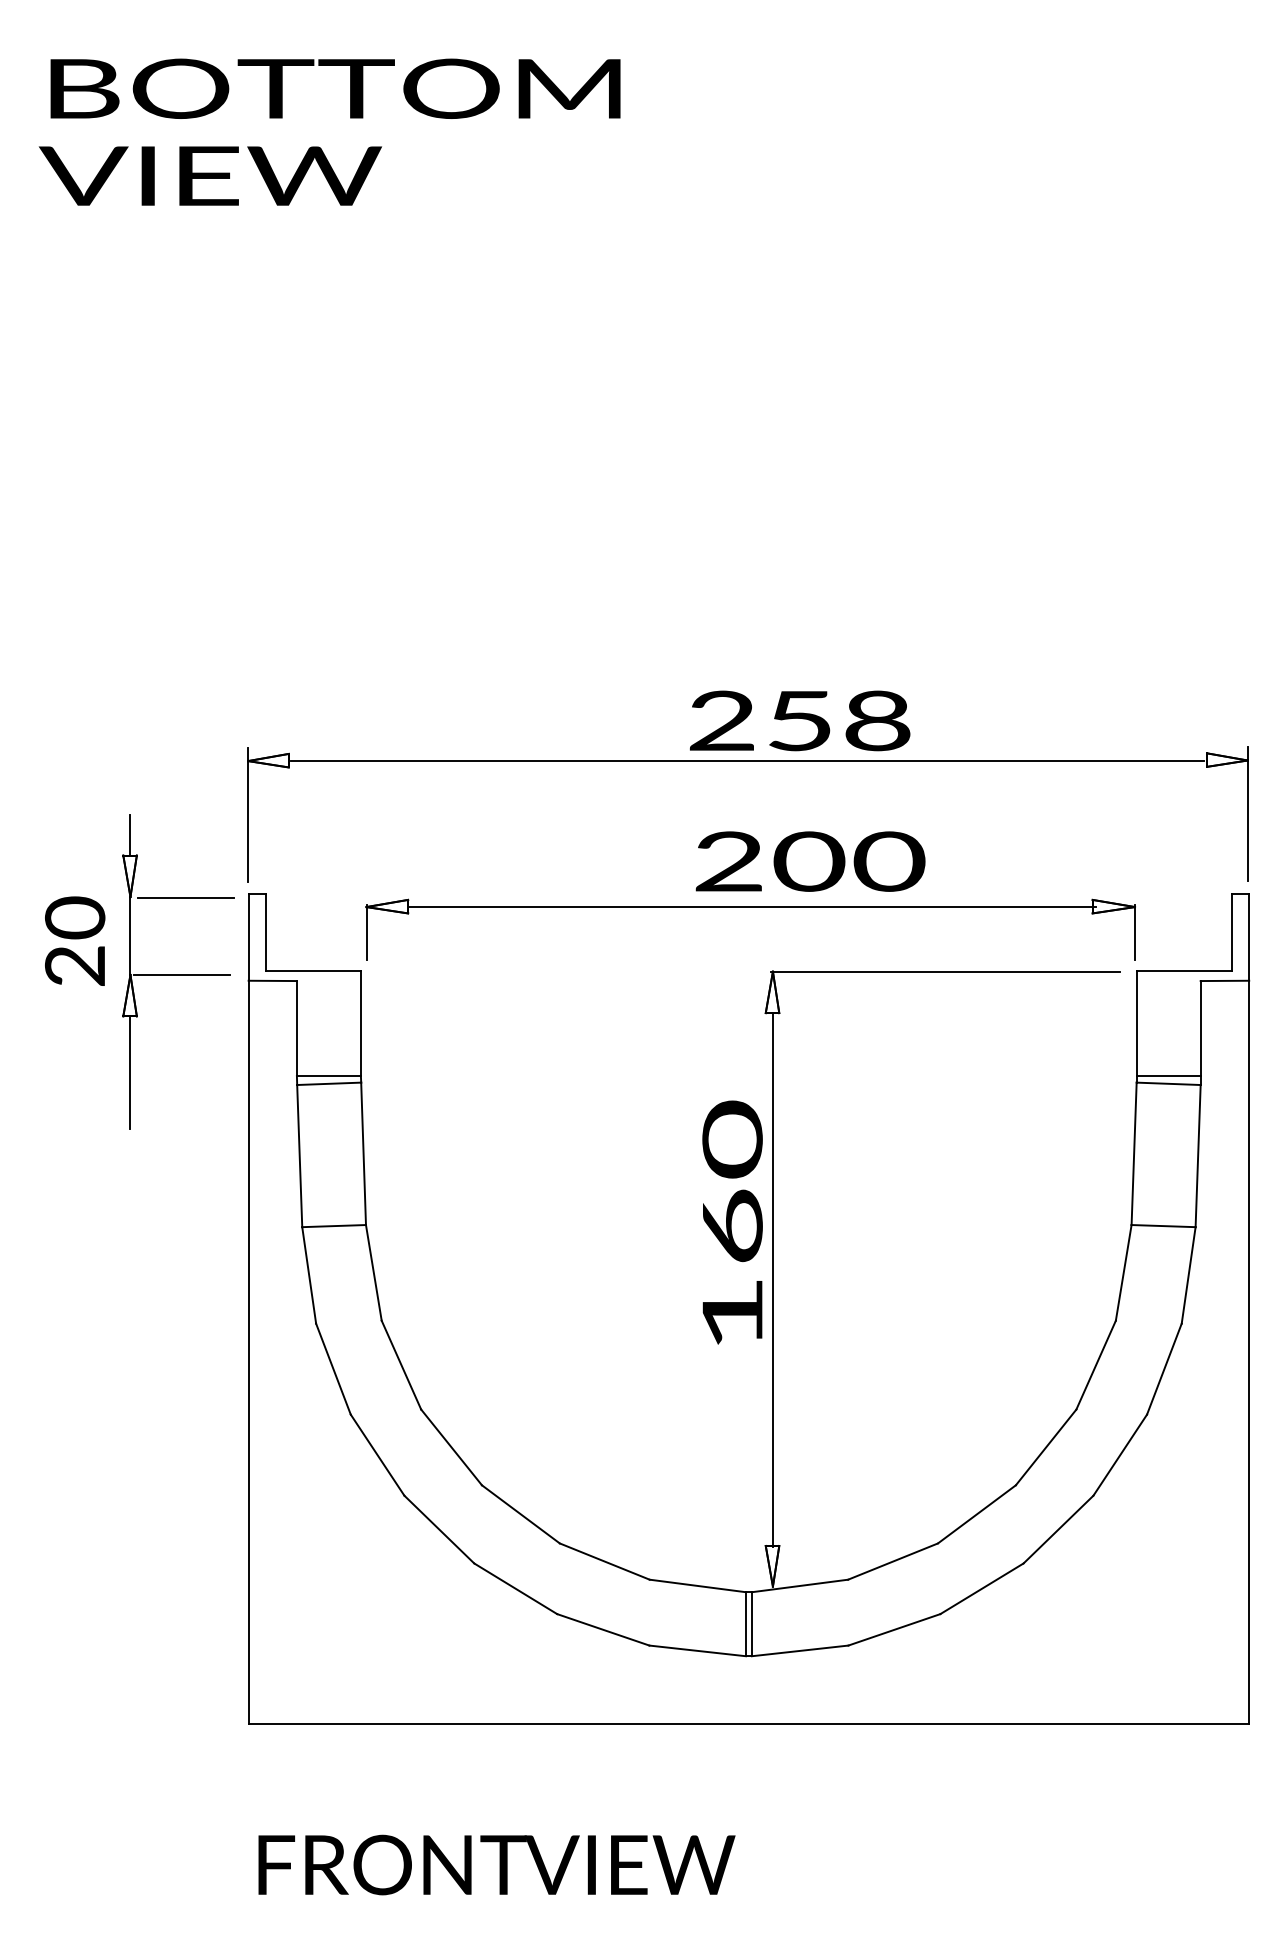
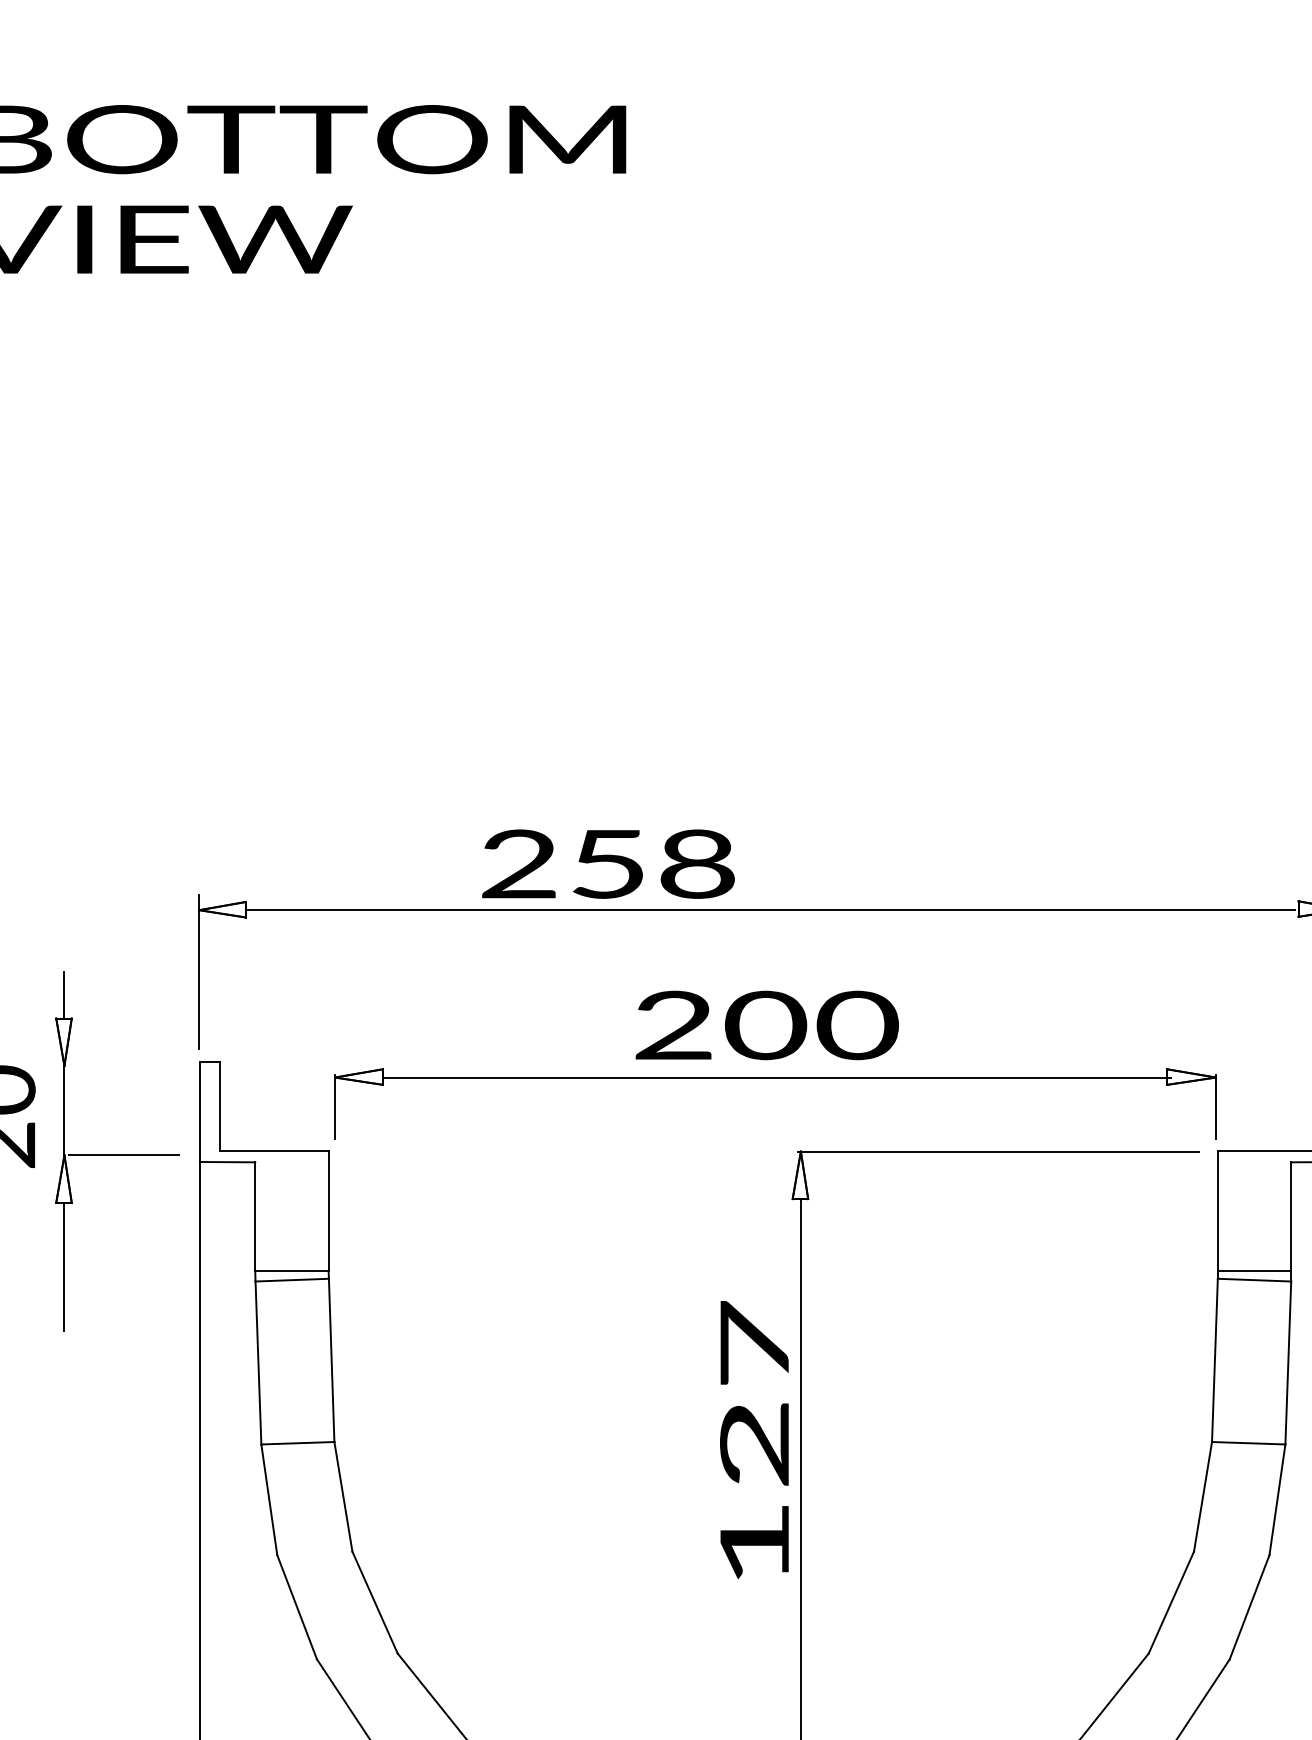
text: (800, 720) -> (608, 863), moved
text: (810, 861) -> (767, 1025), moved
line: (185, 897) -> (127, 1066), removed
text: (732, 1181) -> (754, 1392), 160 -> 127

